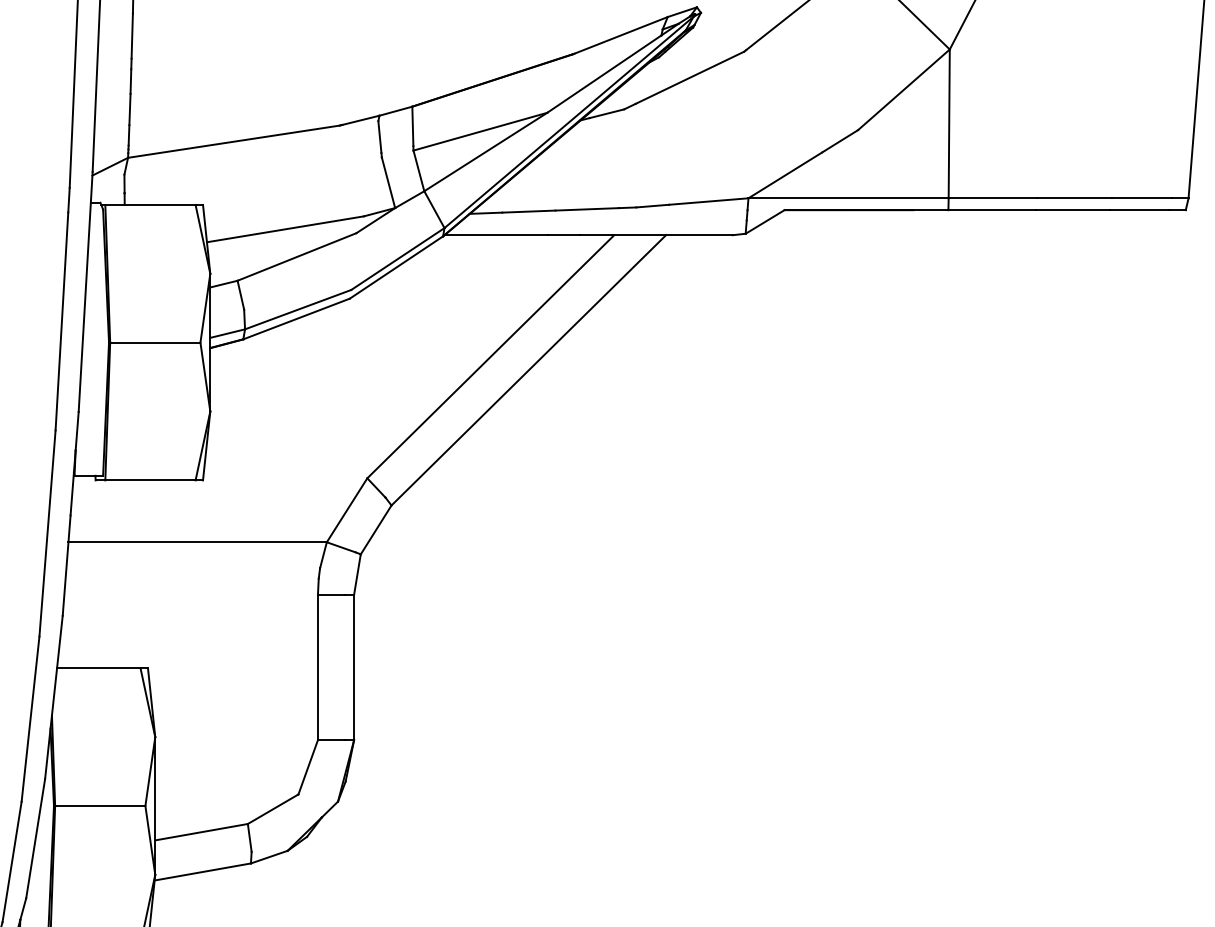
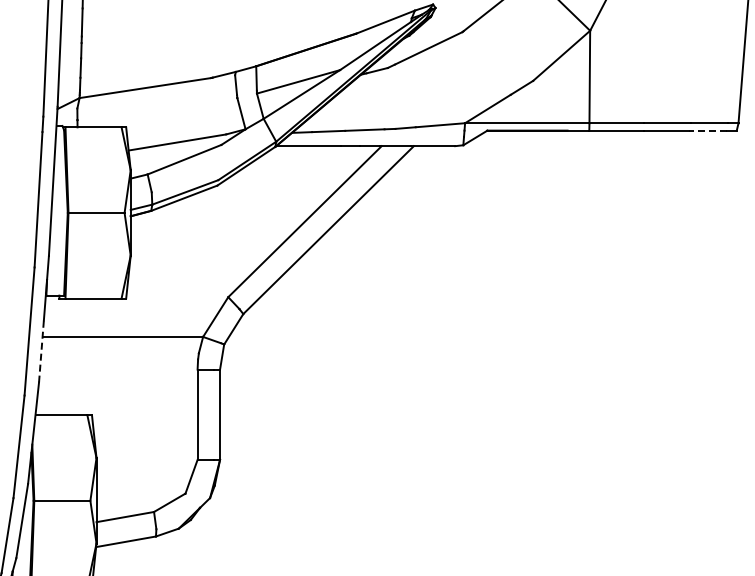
line: (1138, 210) -> (707, 130), solid -> dashed
line: (66, 564) -> (41, 350), solid -> dashed

